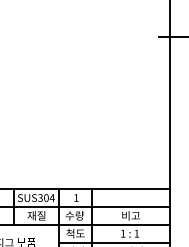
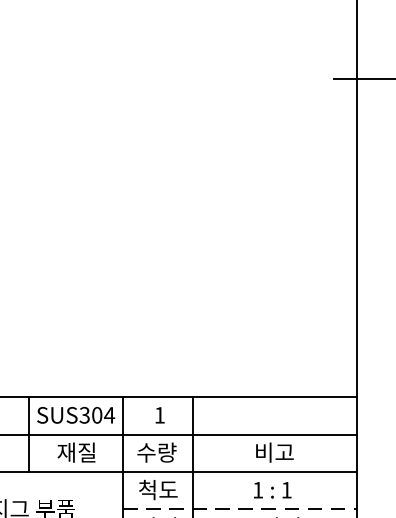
line: (114, 242) -> (239, 508), solid -> dashed

